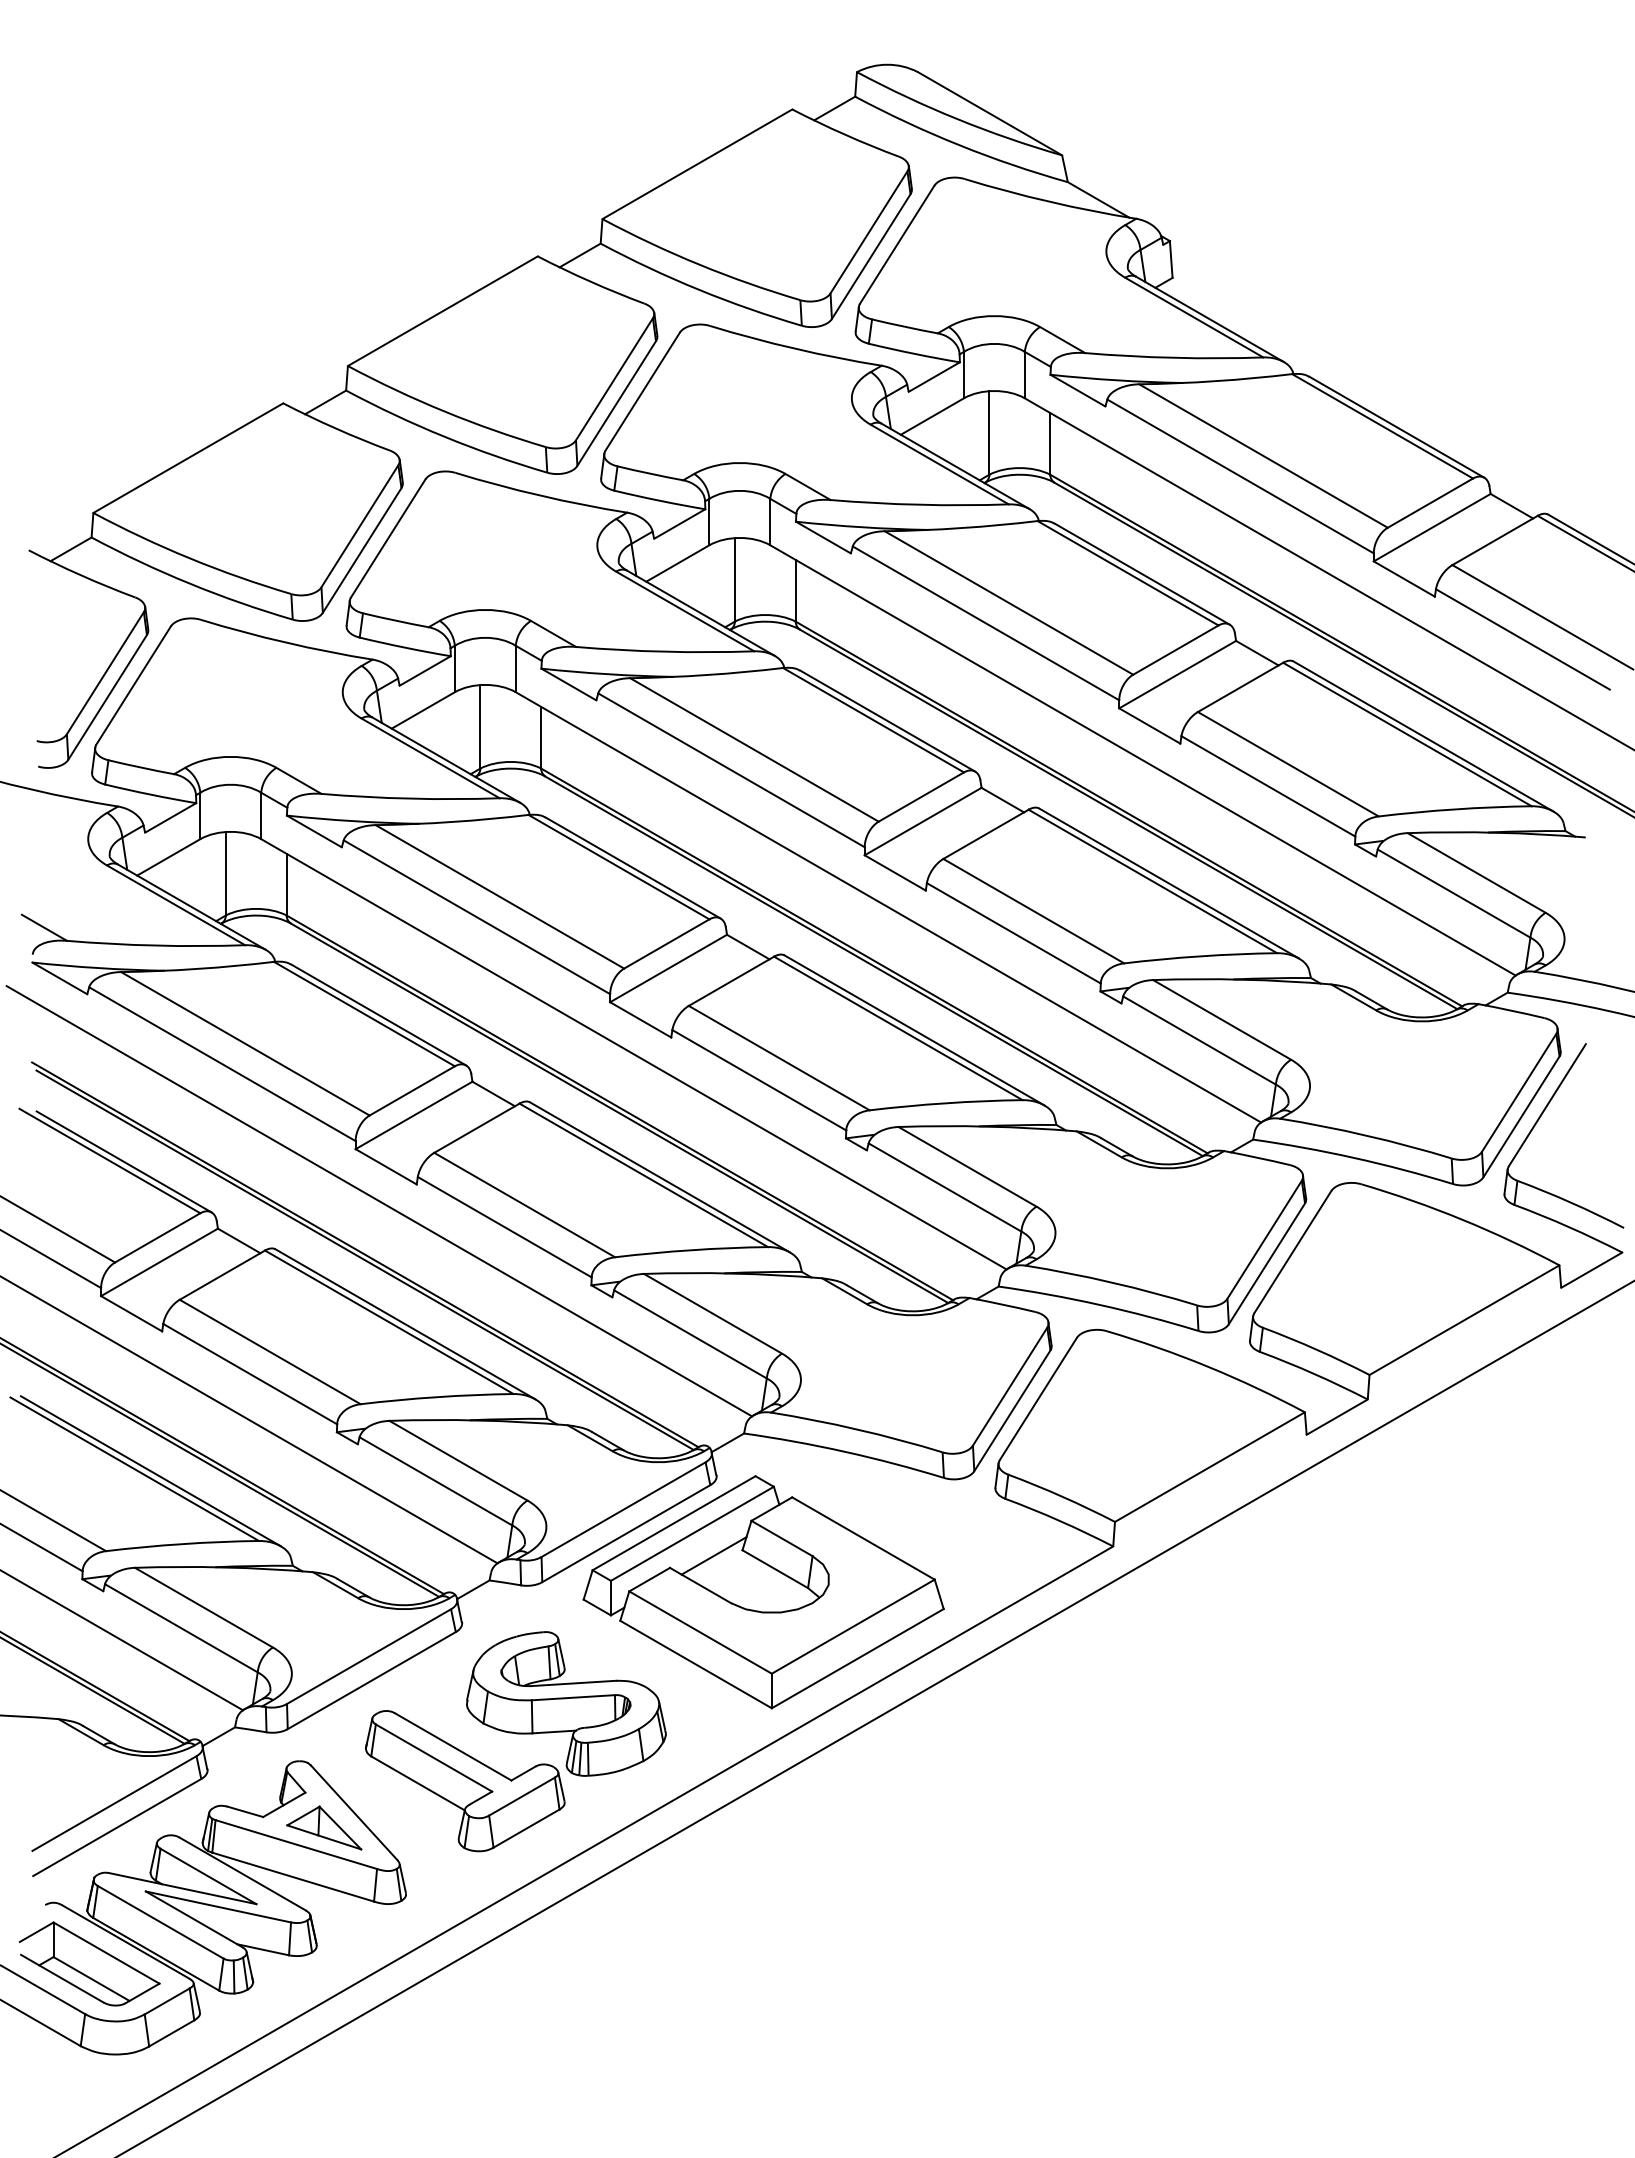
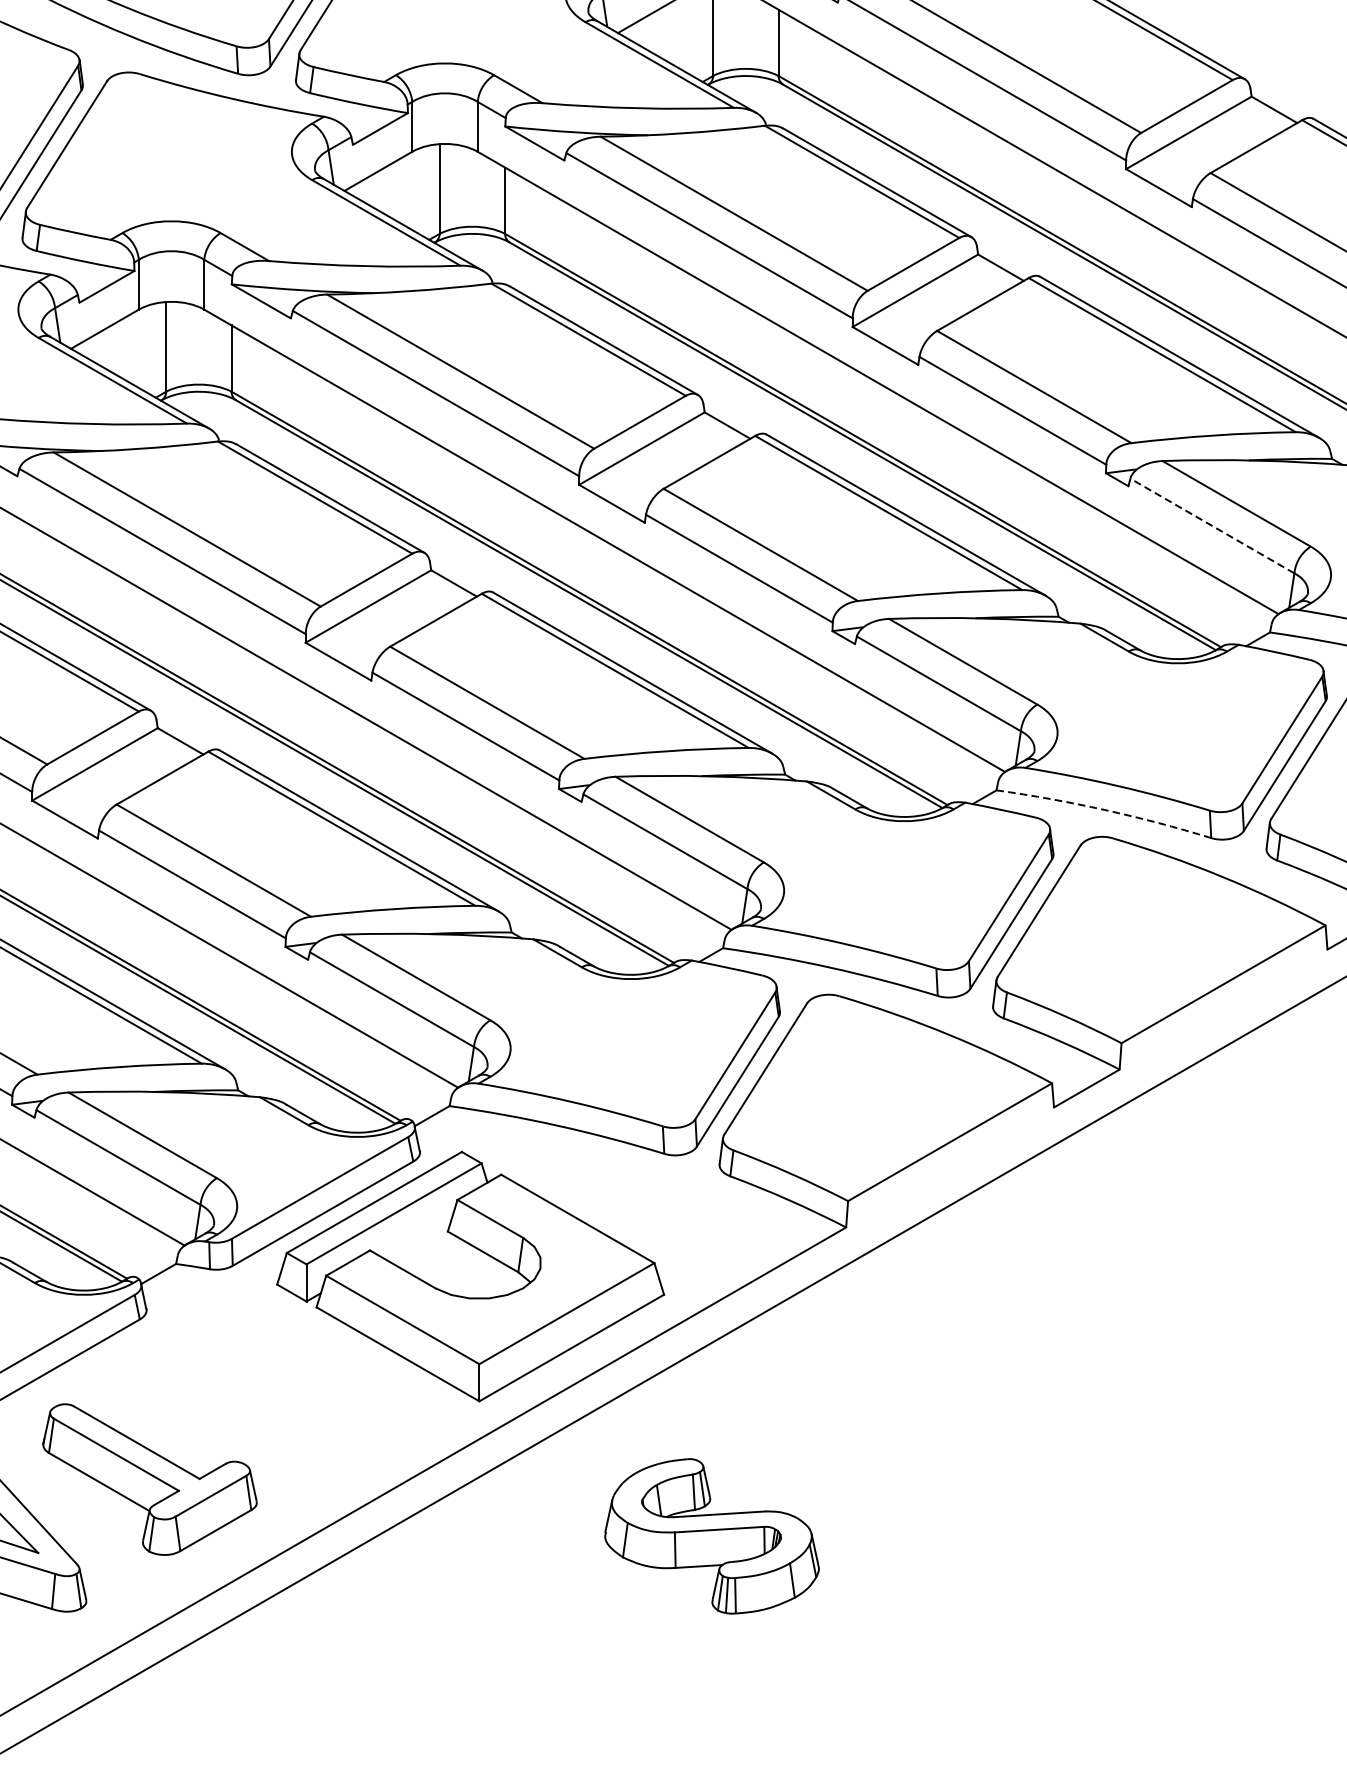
line: (1453, 893) -> (1211, 525), solid -> dashed
arc: (1353, 1157) -> (1104, 809), solid -> dashed
line: (713, 1555) -> (416, 1237), removed
part: (566, 1703) -> (712, 1535), moved

